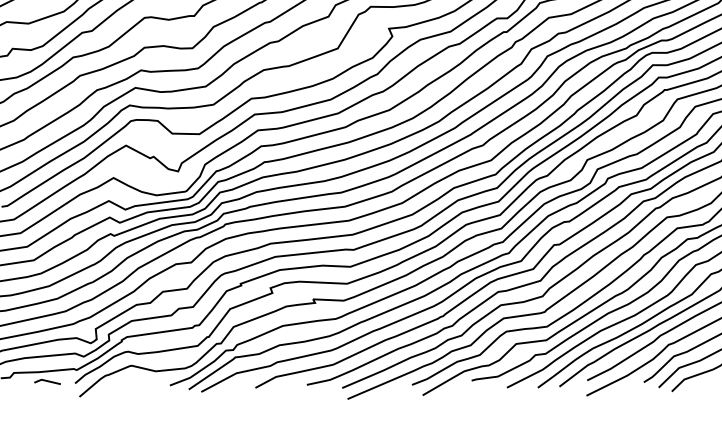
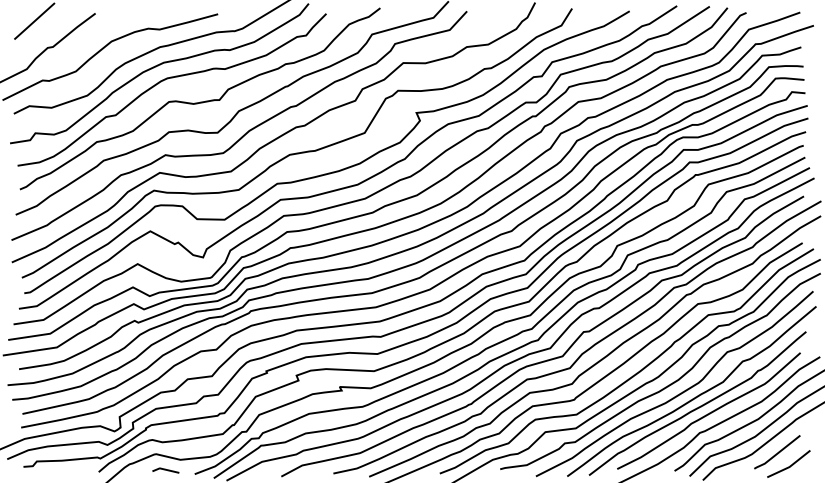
line: (47, 381) -> (165, 470), moved

